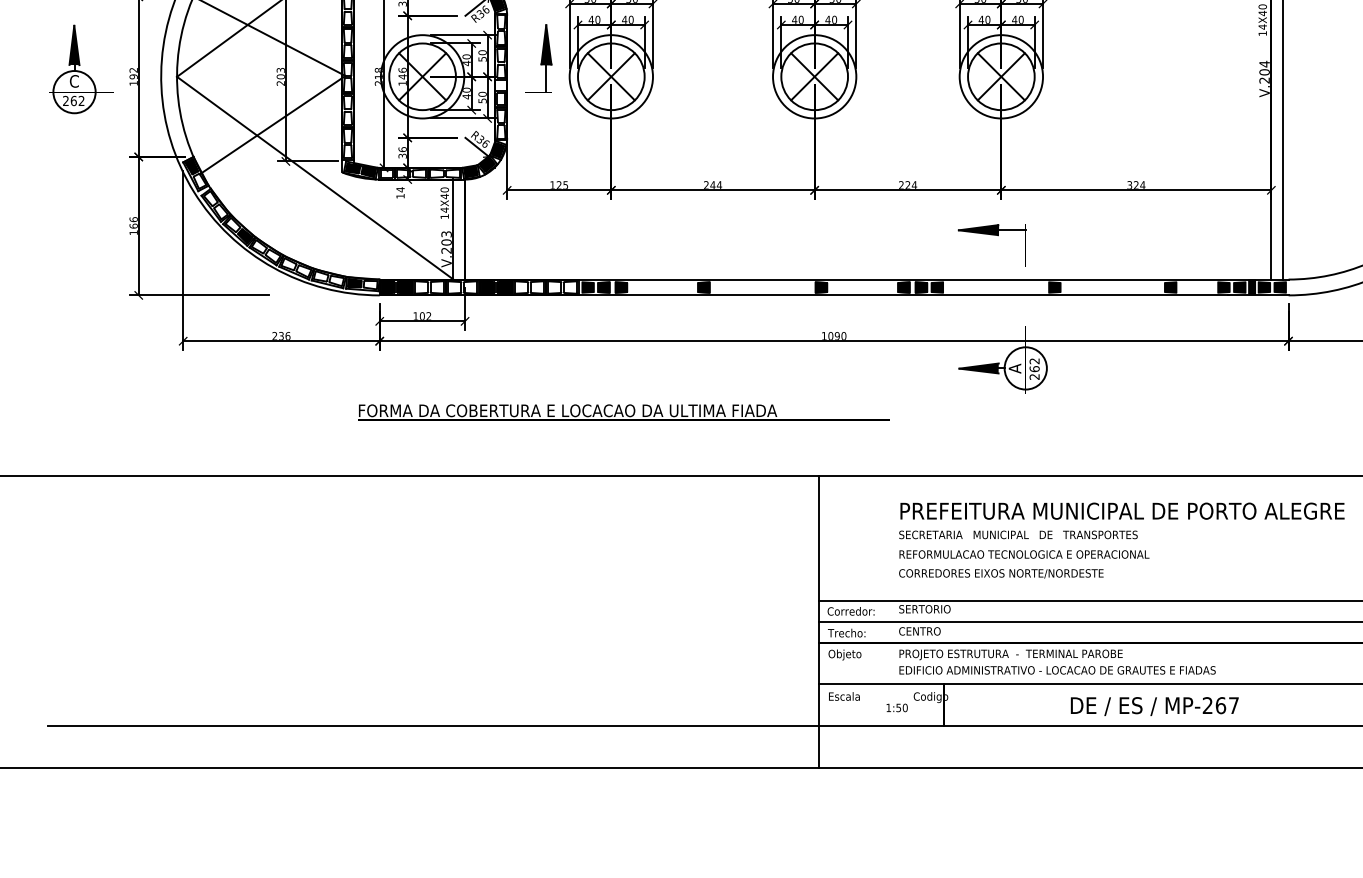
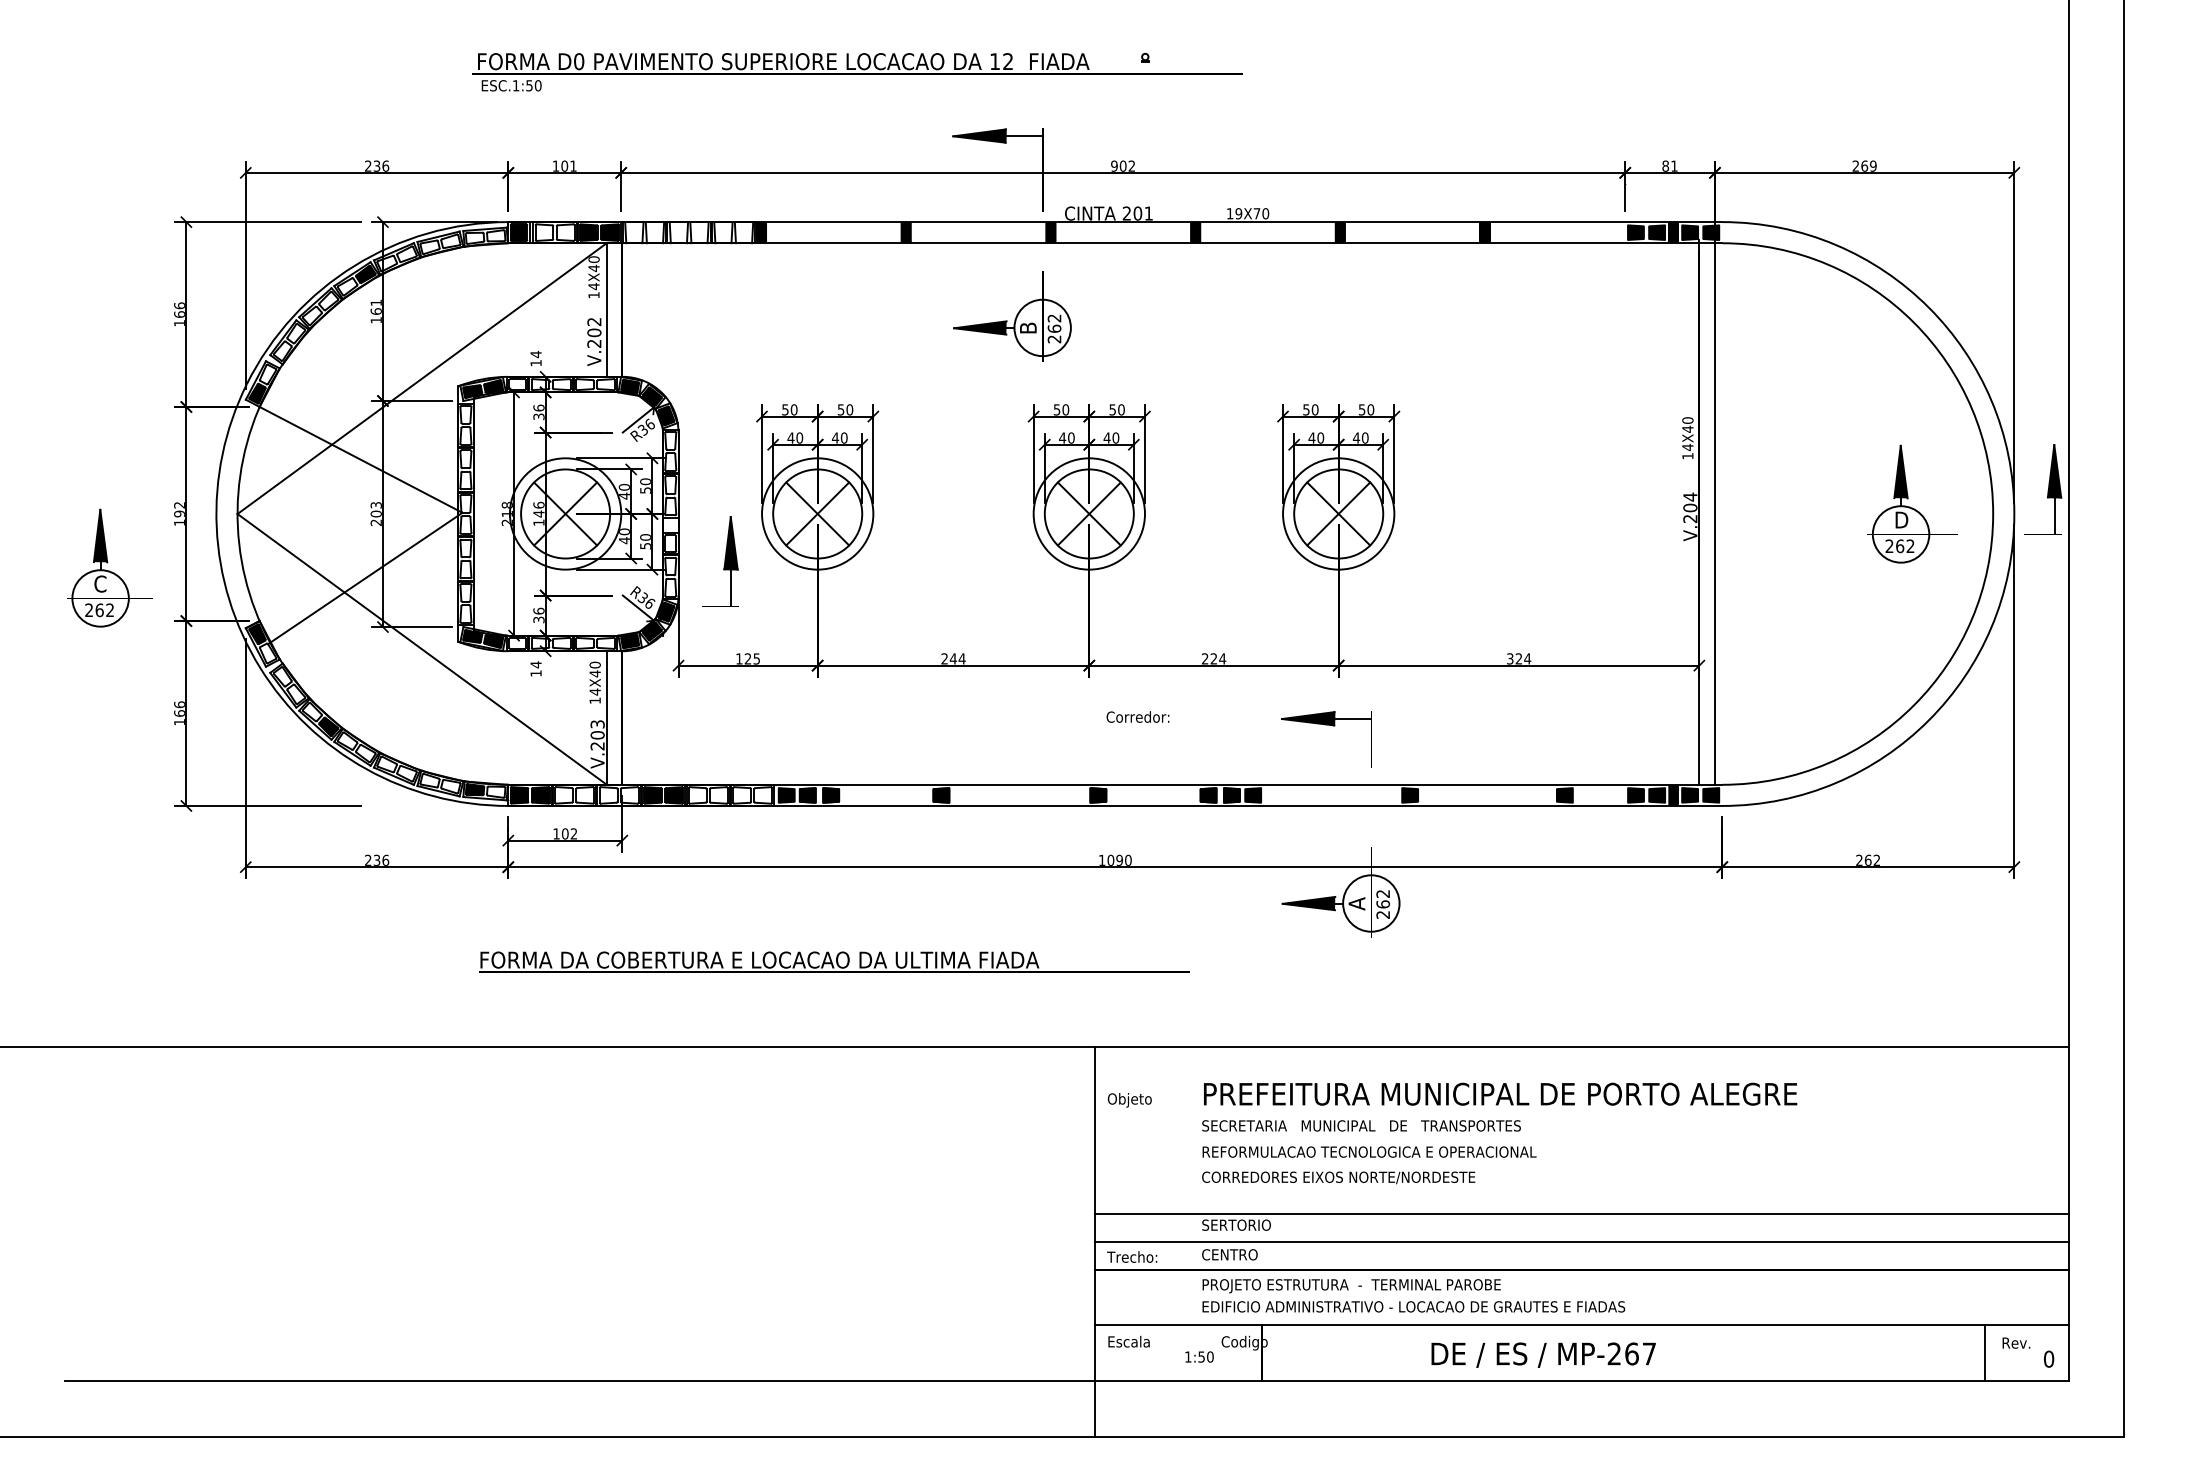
part: (538, 58) -> (720, 561), moved
part: (81, 68) -> (109, 567), moved
text: (850, 610) -> (1137, 716), moved
text: (844, 655) -> (1129, 1100), moved

